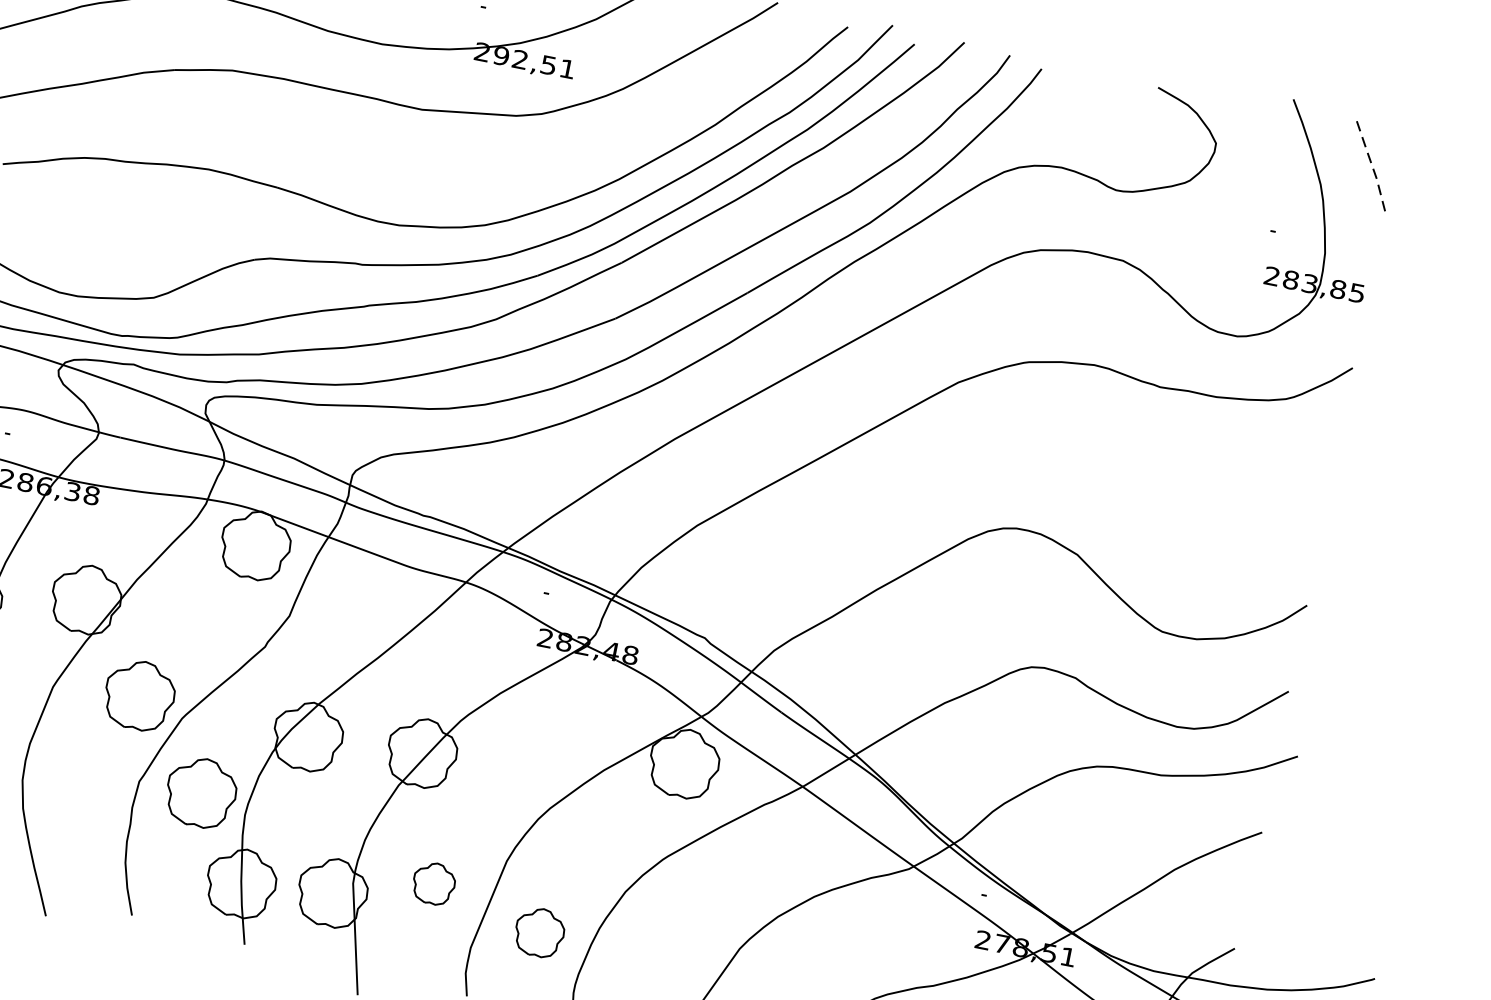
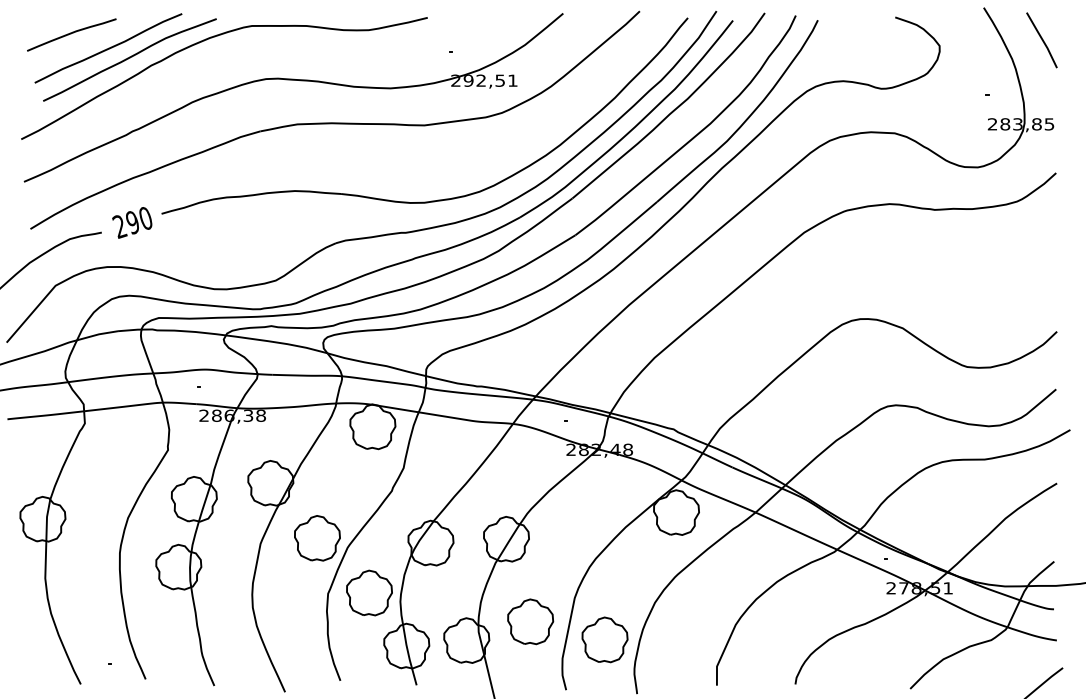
line: (1371, 164) -> (1042, 39), dashed -> solid
part: (433, 883) -> (530, 621), size x1.67
part: (539, 931) -> (604, 639), size x1.43

